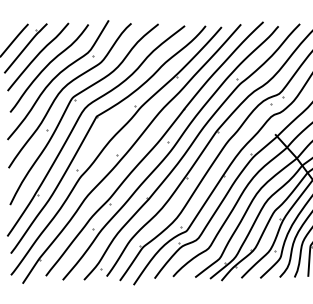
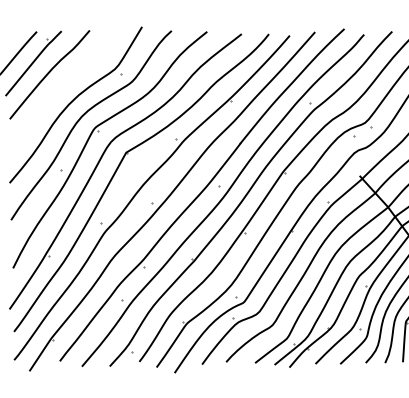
curve: (47, 65) -> (62, 86), removed

